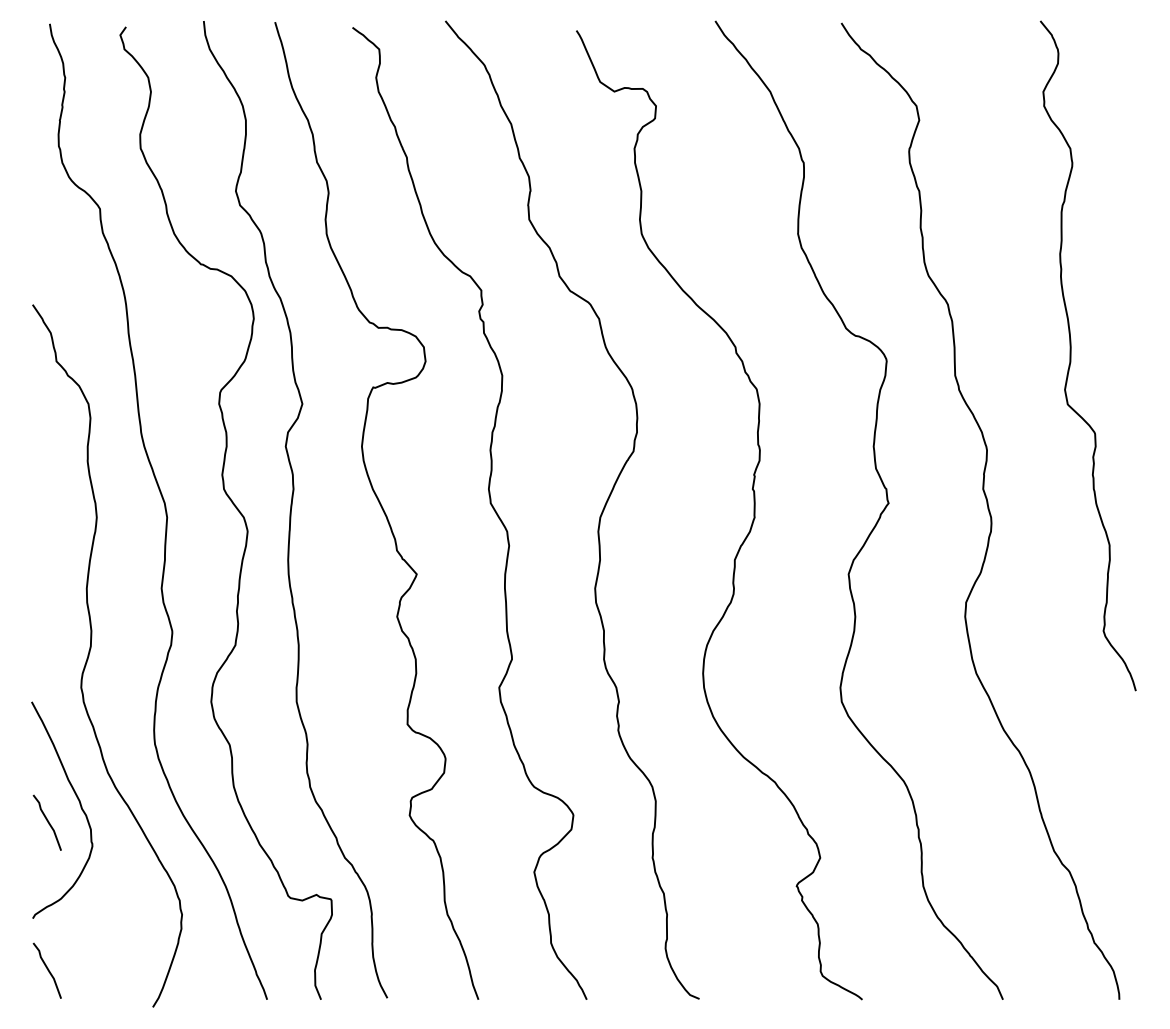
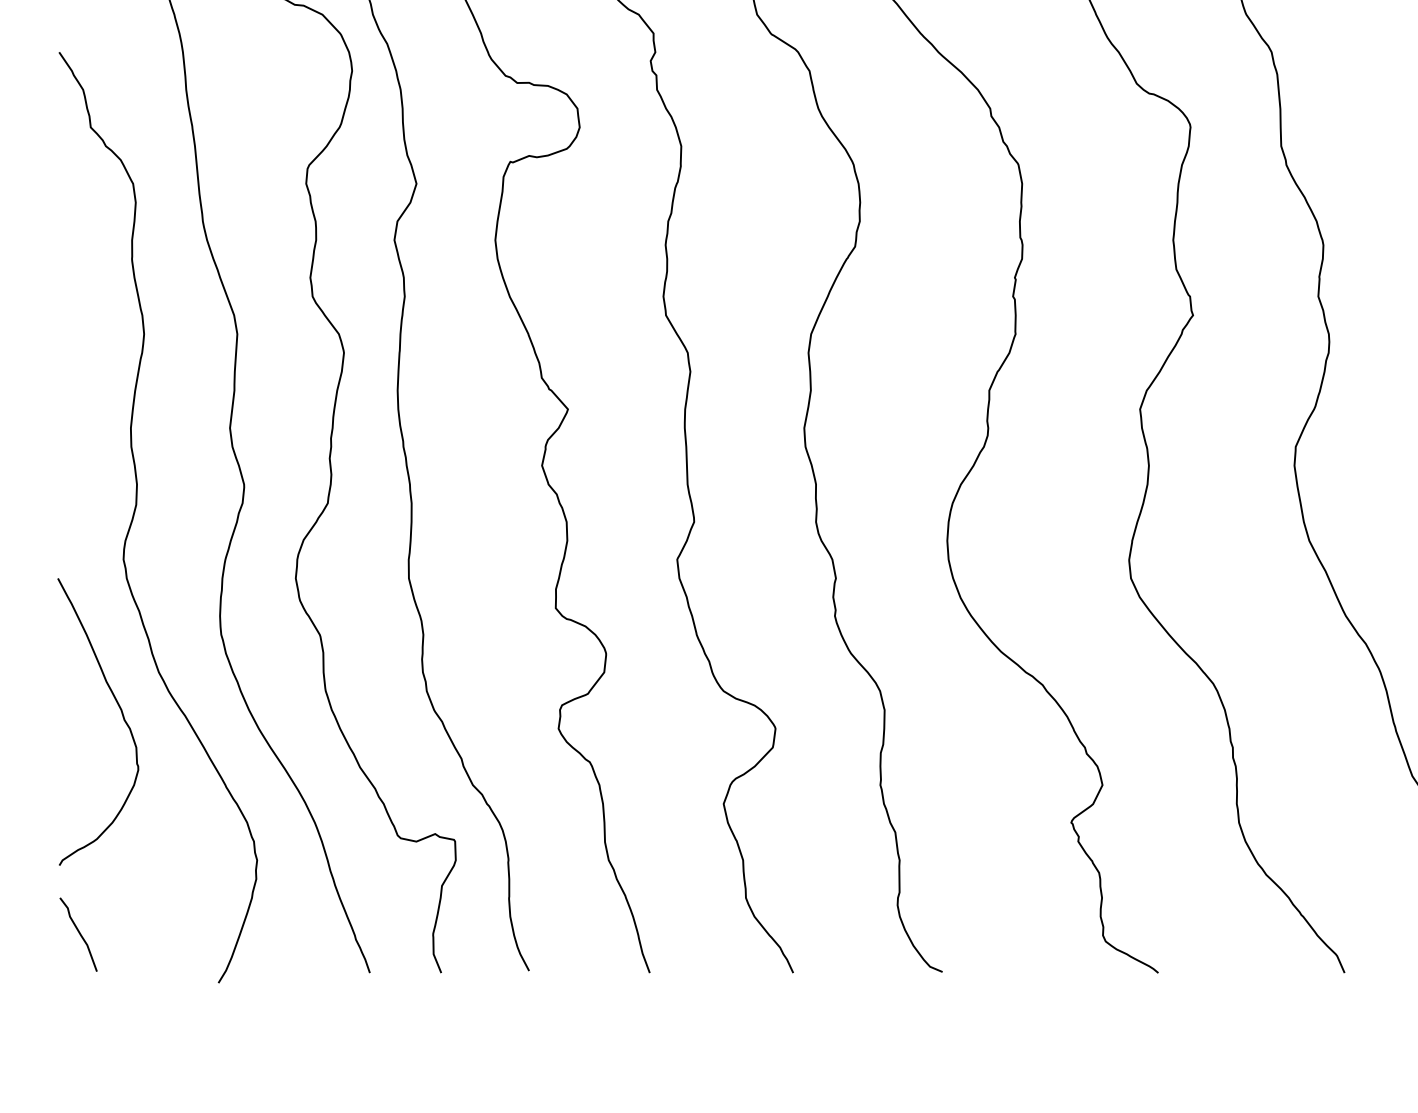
curve: (47, 822) -> (78, 738), removed

